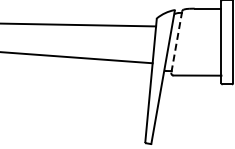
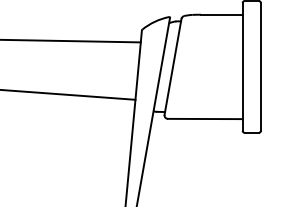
line: (176, 42) -> (172, 67), dashed -> solid

